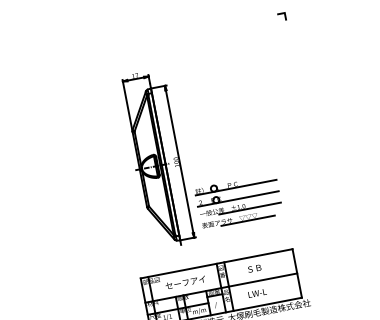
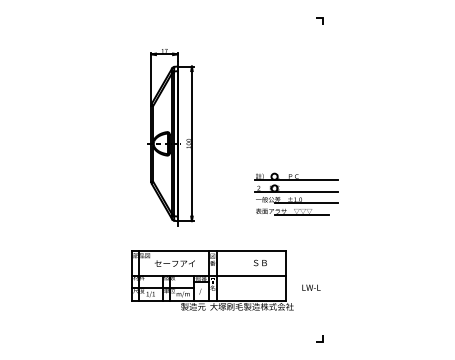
part: (238, 200) -> (296, 193), moved
text: (253, 268) -> (259, 262), moved
text: (257, 293) -> (311, 287), moved

